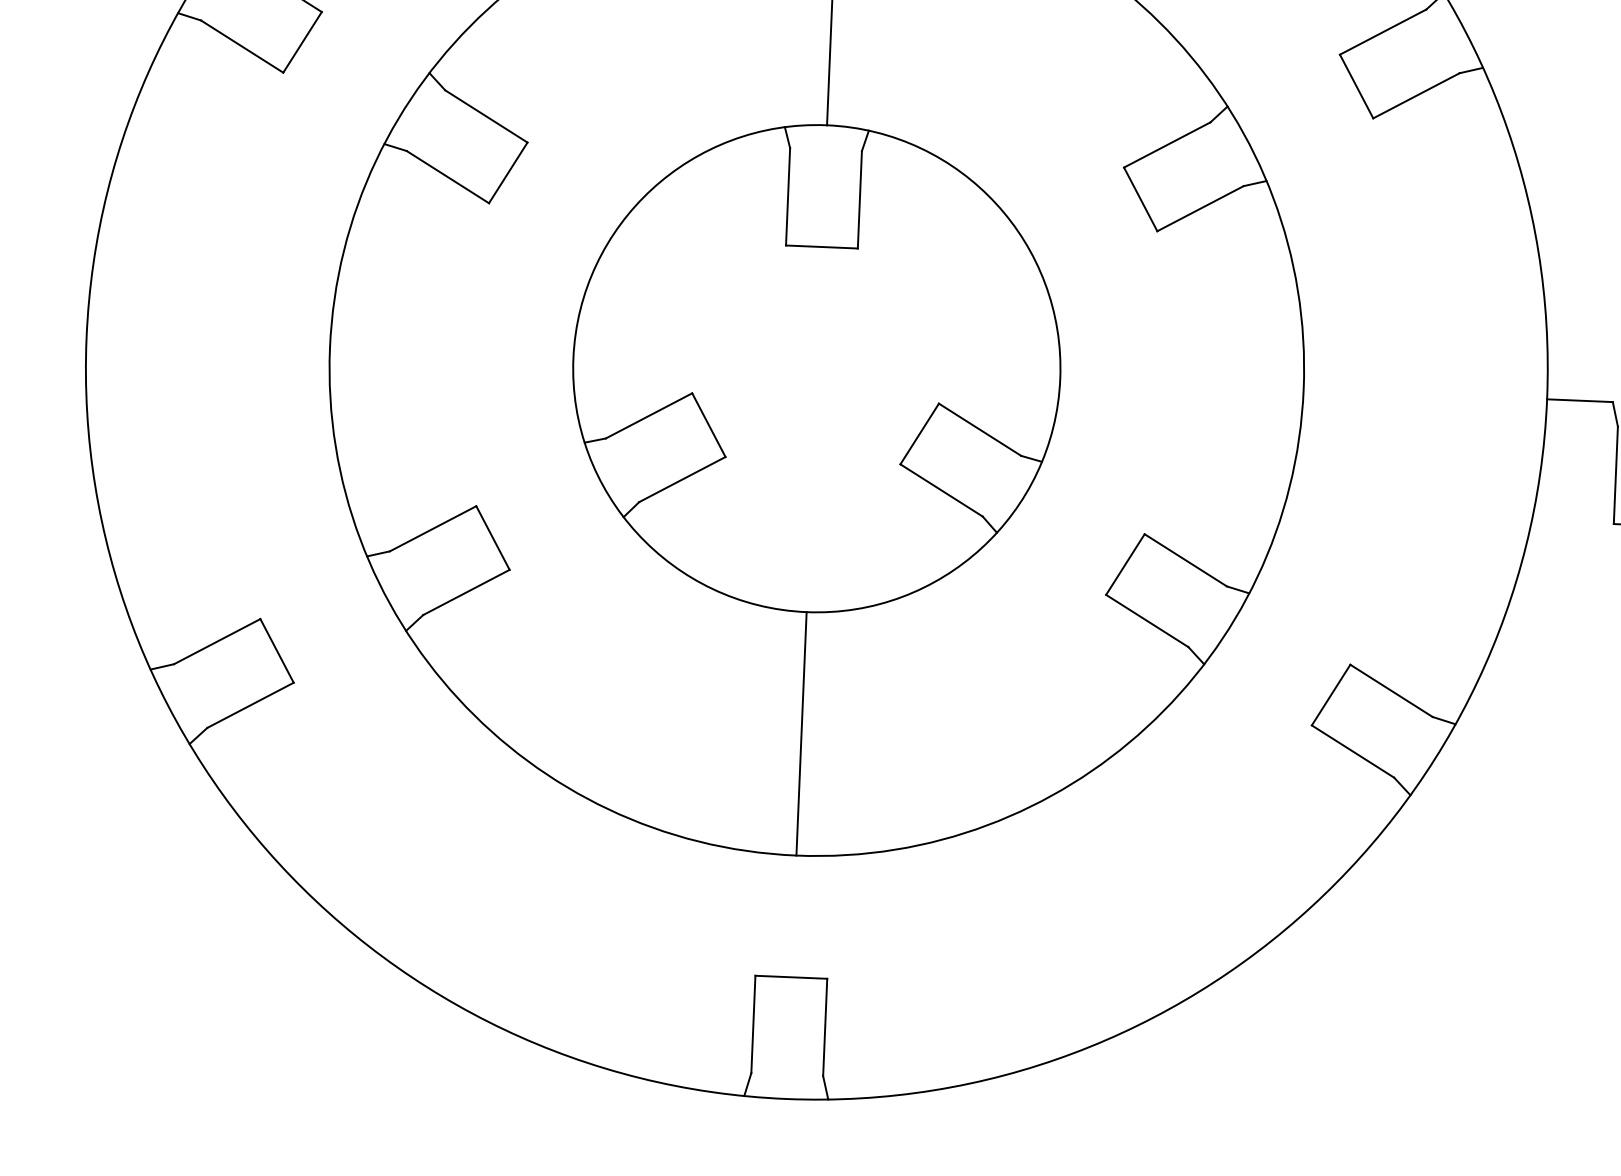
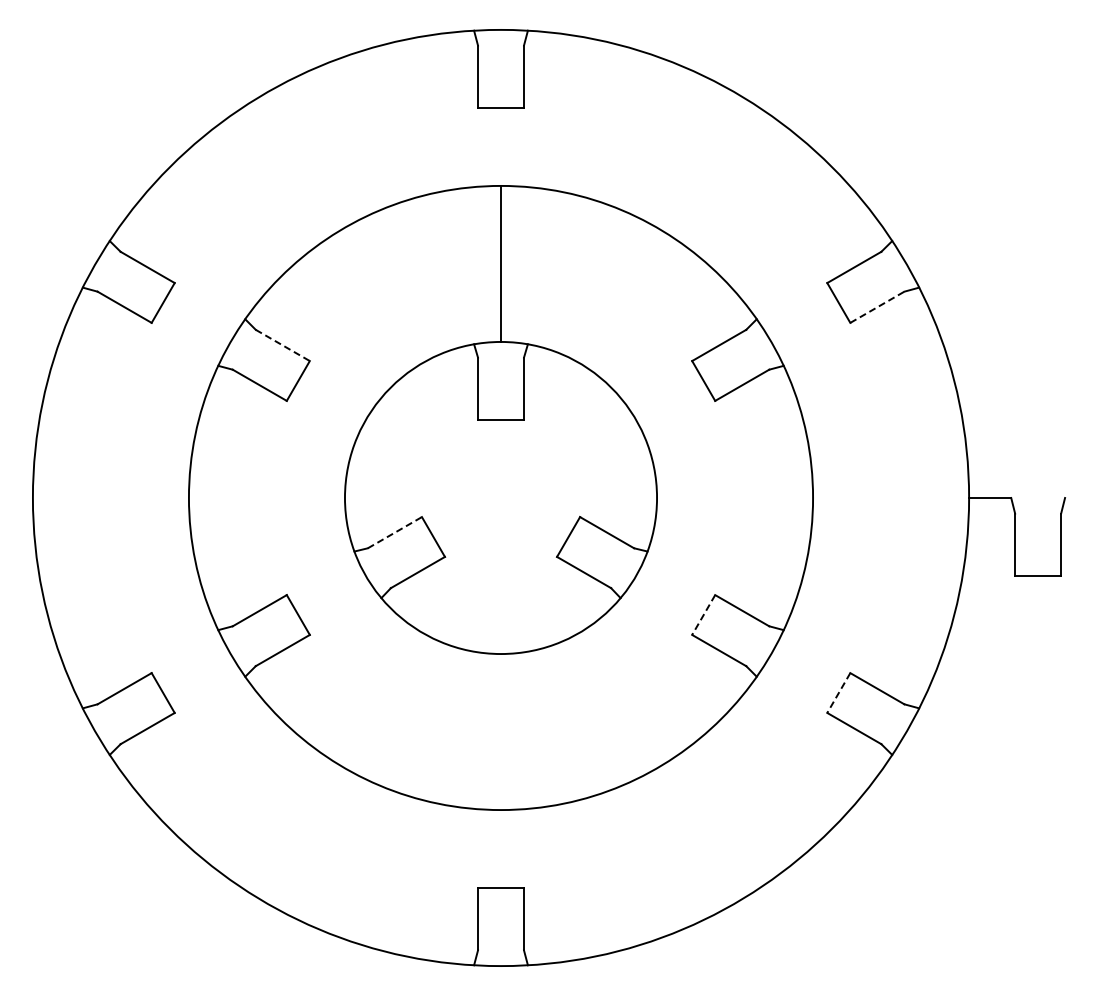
line: (1416, 96) -> (877, 307), solid -> dashed
line: (487, 116) -> (283, 345), solid -> dashed
line: (649, 415) -> (395, 532), solid -> dashed
line: (1125, 565) -> (703, 615), solid -> dashed
line: (1330, 695) -> (838, 693), solid -> dashed
line: (802, 734) -> (501, 732), removed

